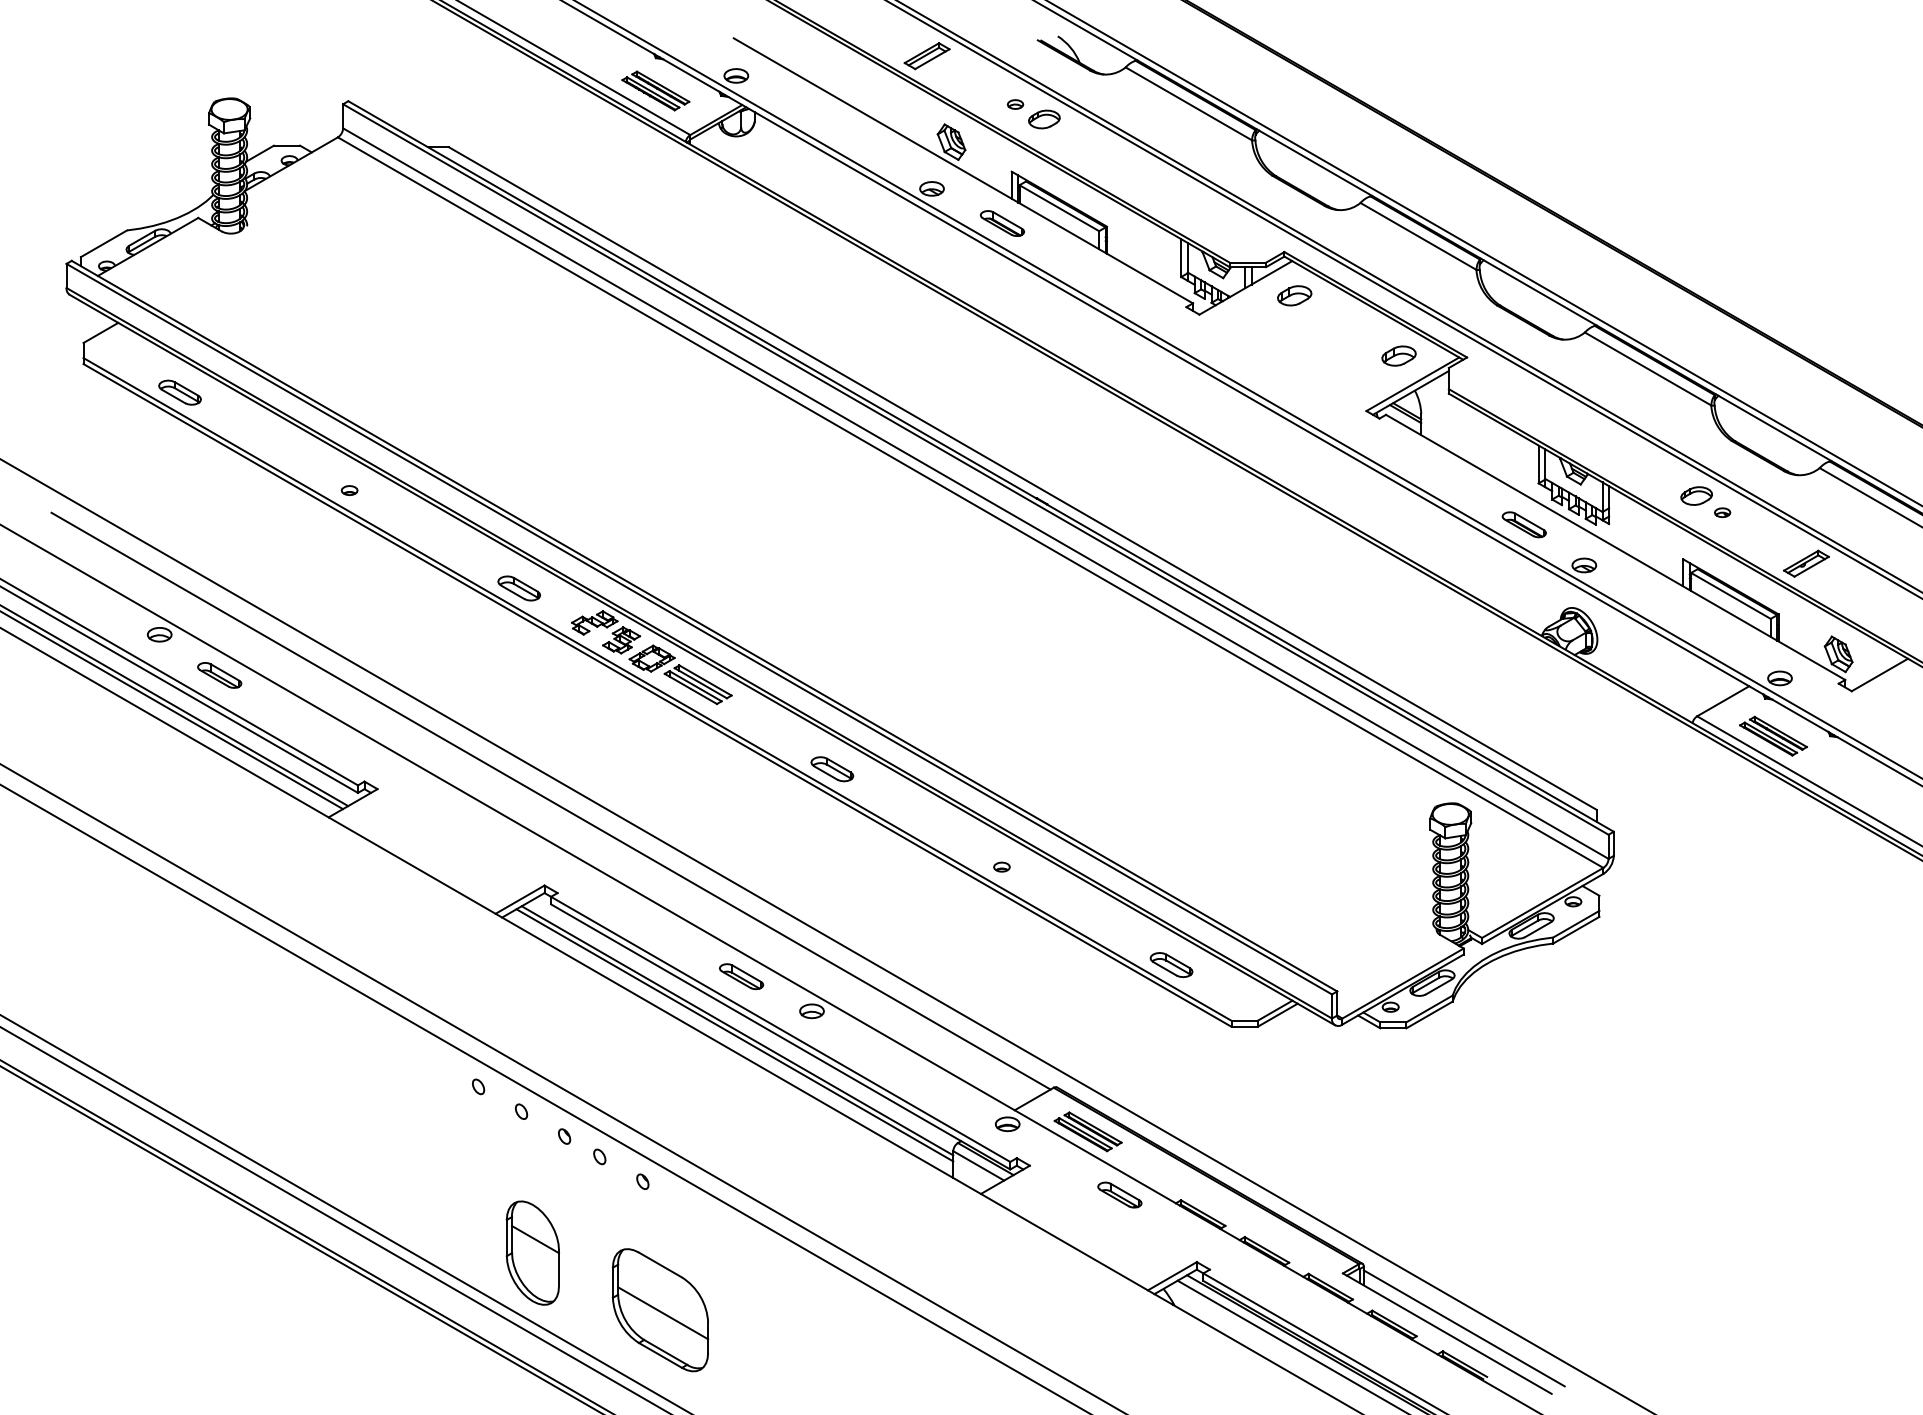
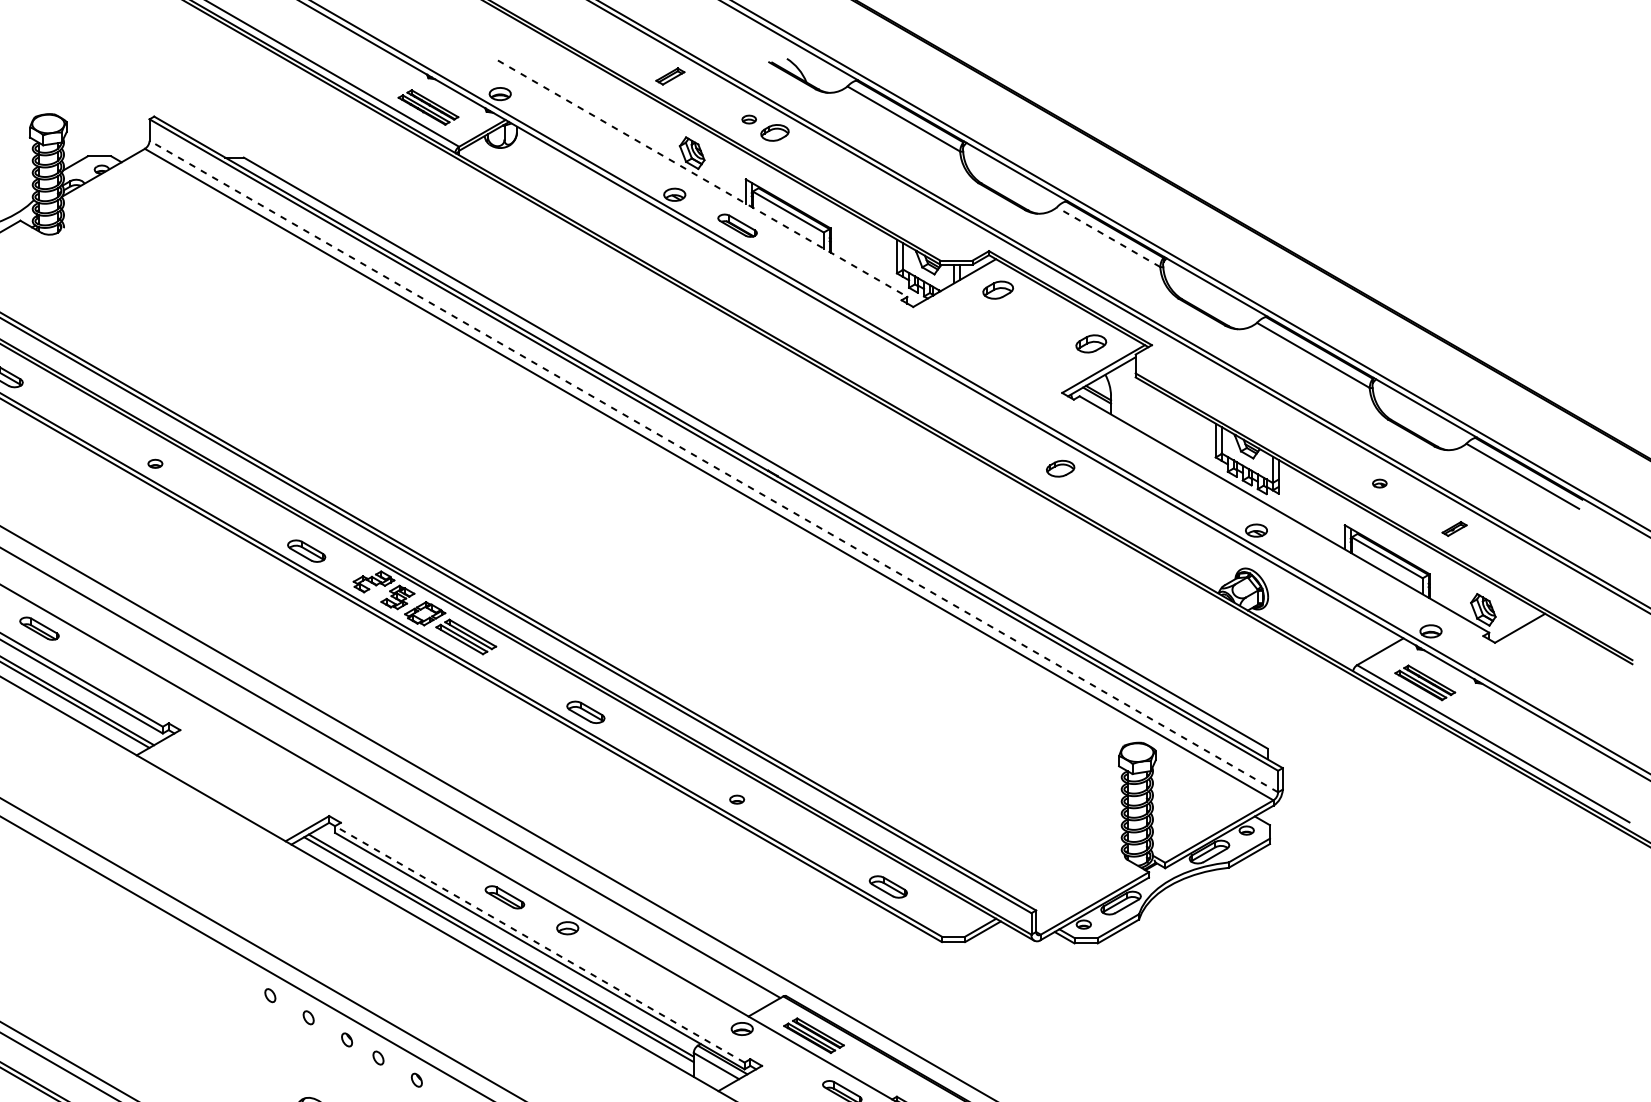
part: (926, 56) -> (669, 76), size x0.7
line: (963, 171) -> (702, 179), solid -> dashed
line: (1418, 236) -> (1108, 237), solid -> dashed
line: (975, 493) -> (713, 466), solid -> dashed
part: (1696, 495) -> (1060, 468), moved
part: (1523, 524) -> (1202, 494), removed
part: (1806, 563) -> (1454, 528), size x0.6
line: (780, 1029) -> (539, 944), solid -> dashed

